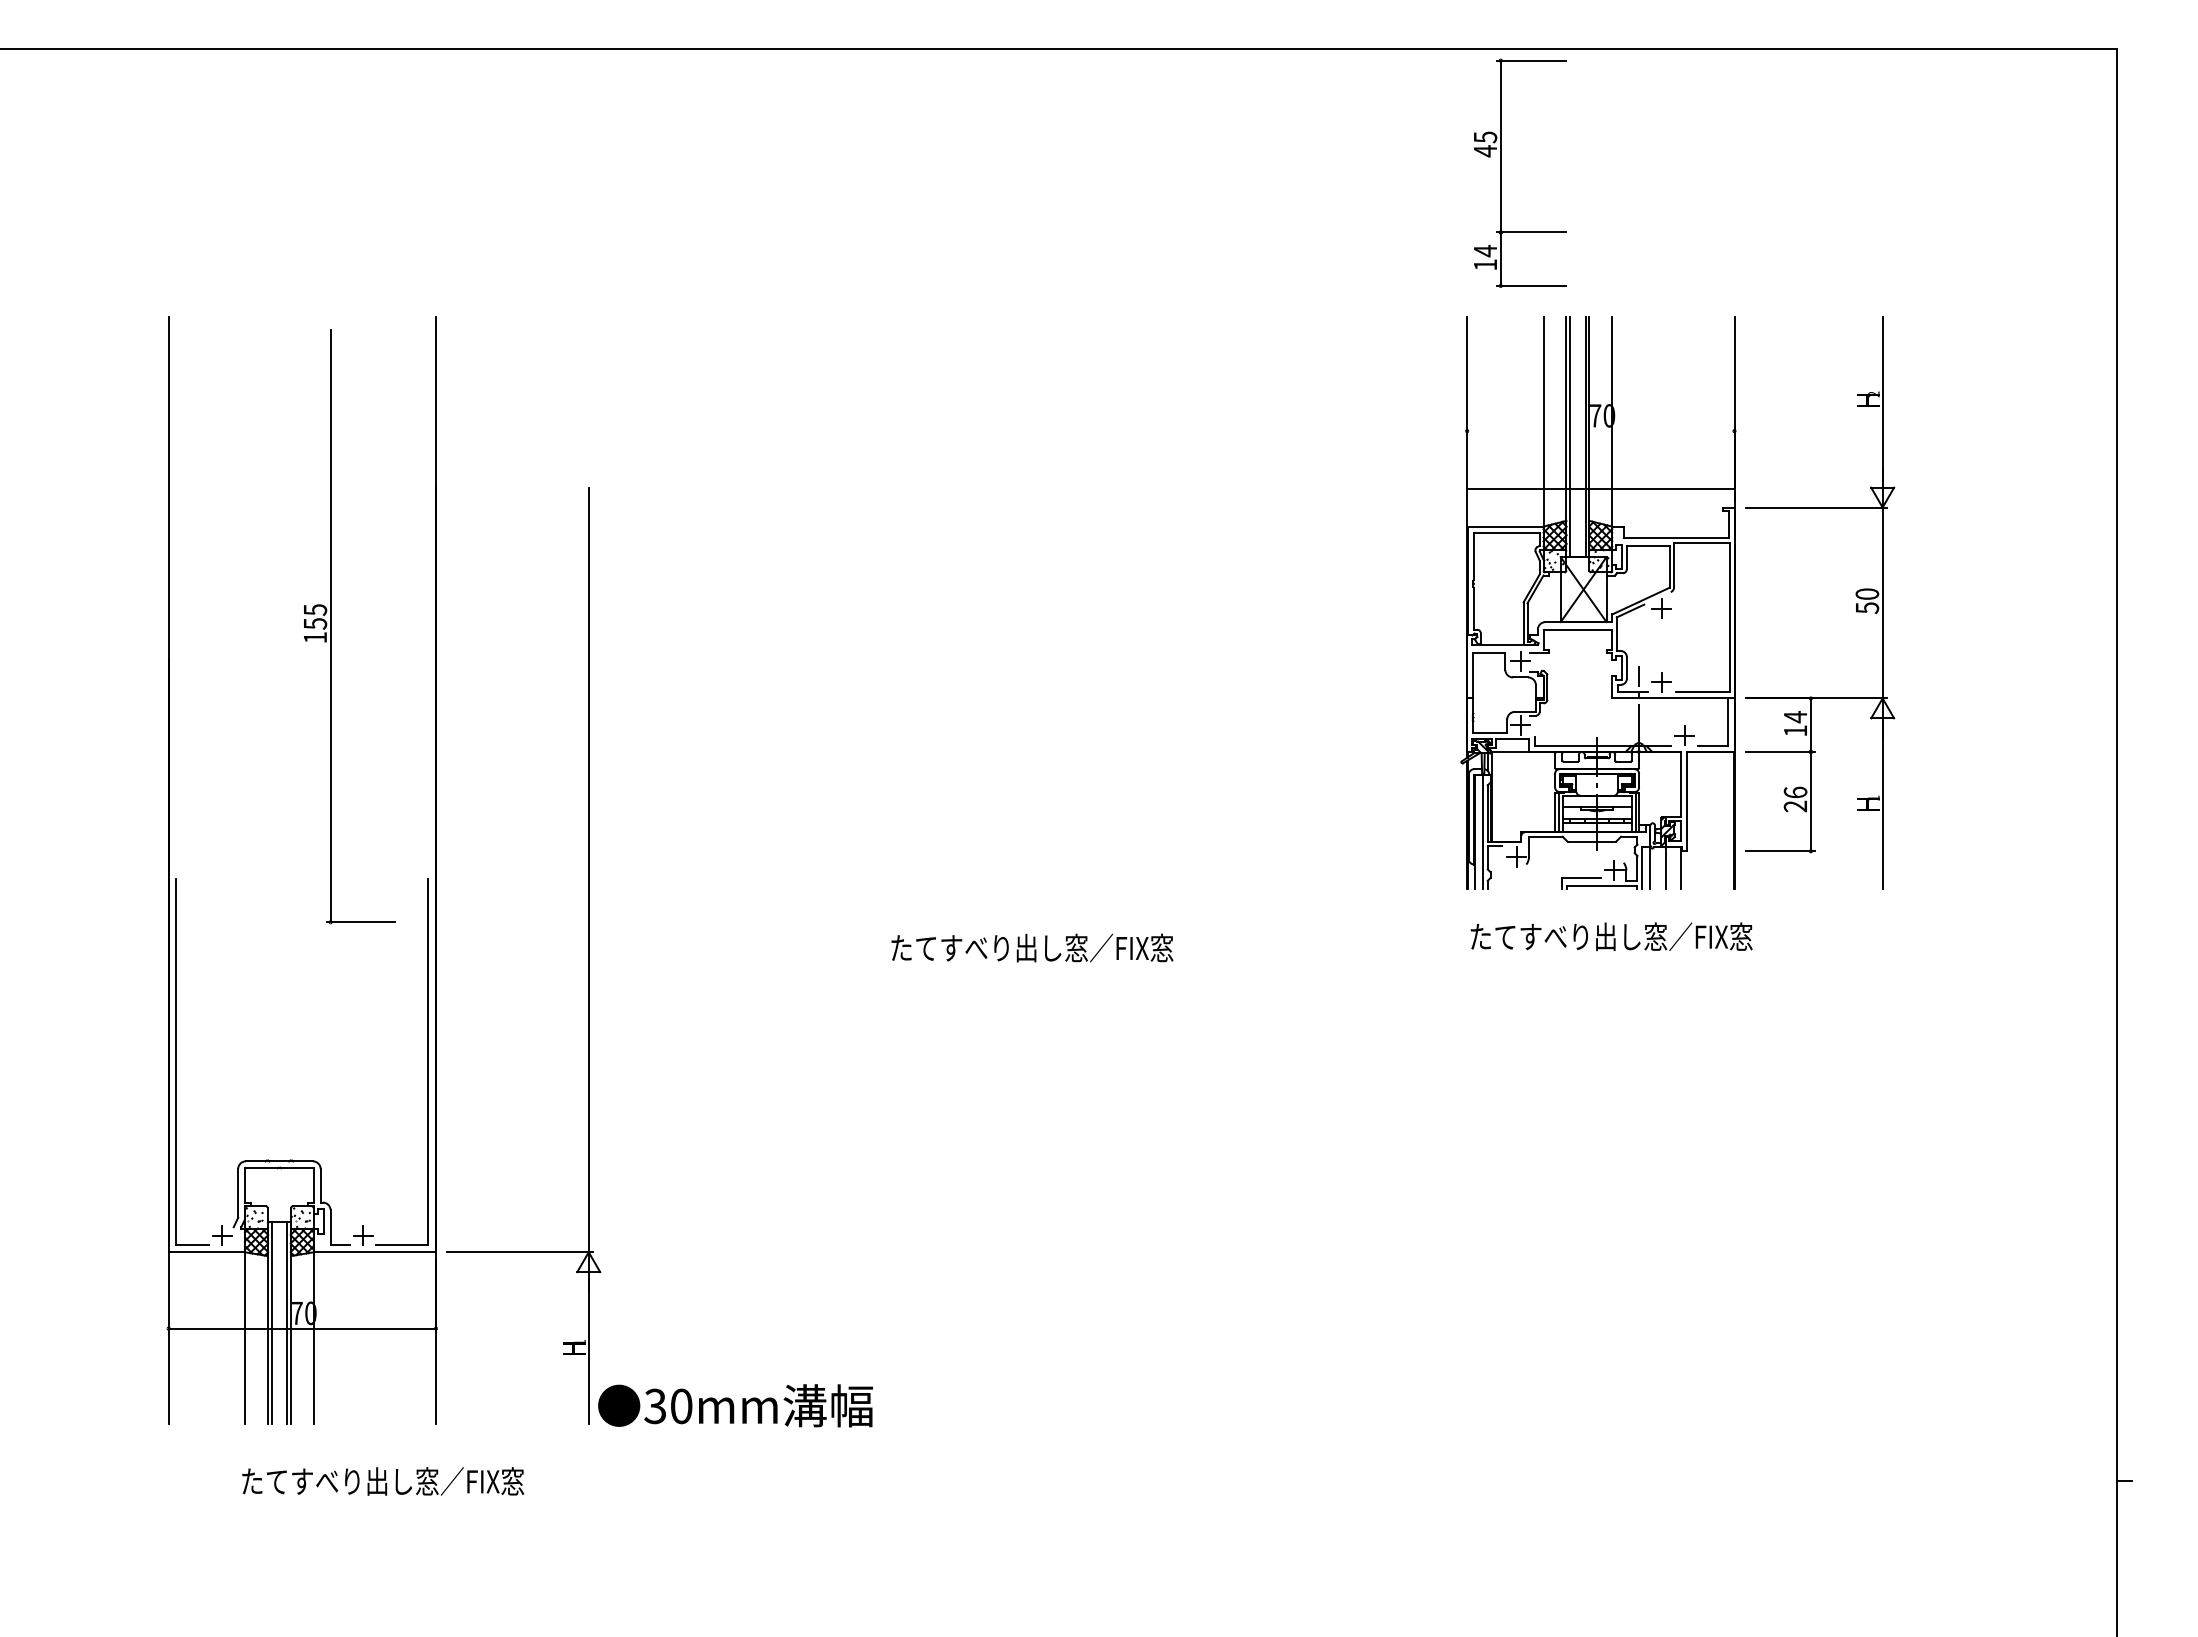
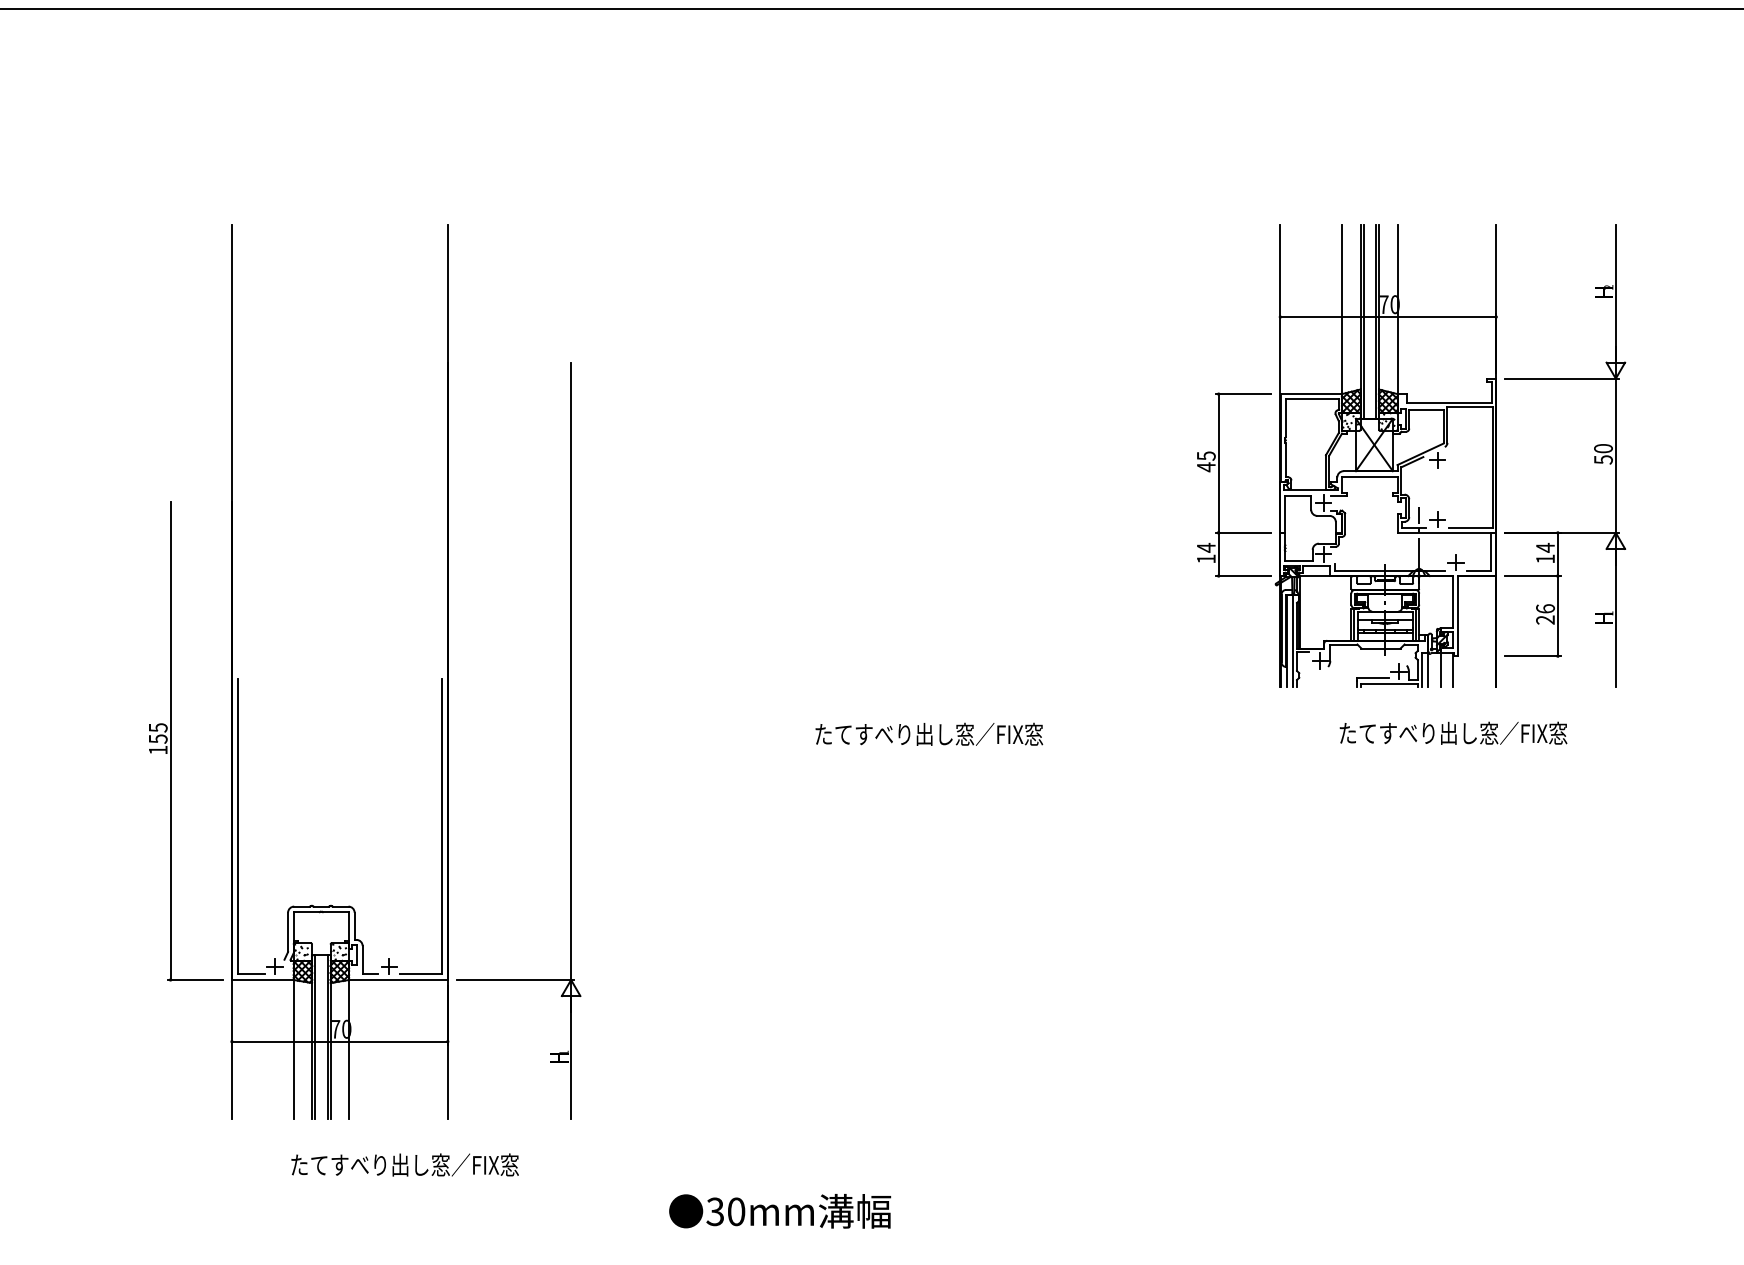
part: (1501, 172) -> (1219, 484), moved
line: (1600, 489) -> (1388, 317), moved
part: (331, 626) -> (171, 741), moved
text: (1611, 936) -> (1453, 733), moved
text: (735, 1405) -> (780, 1211), moved

